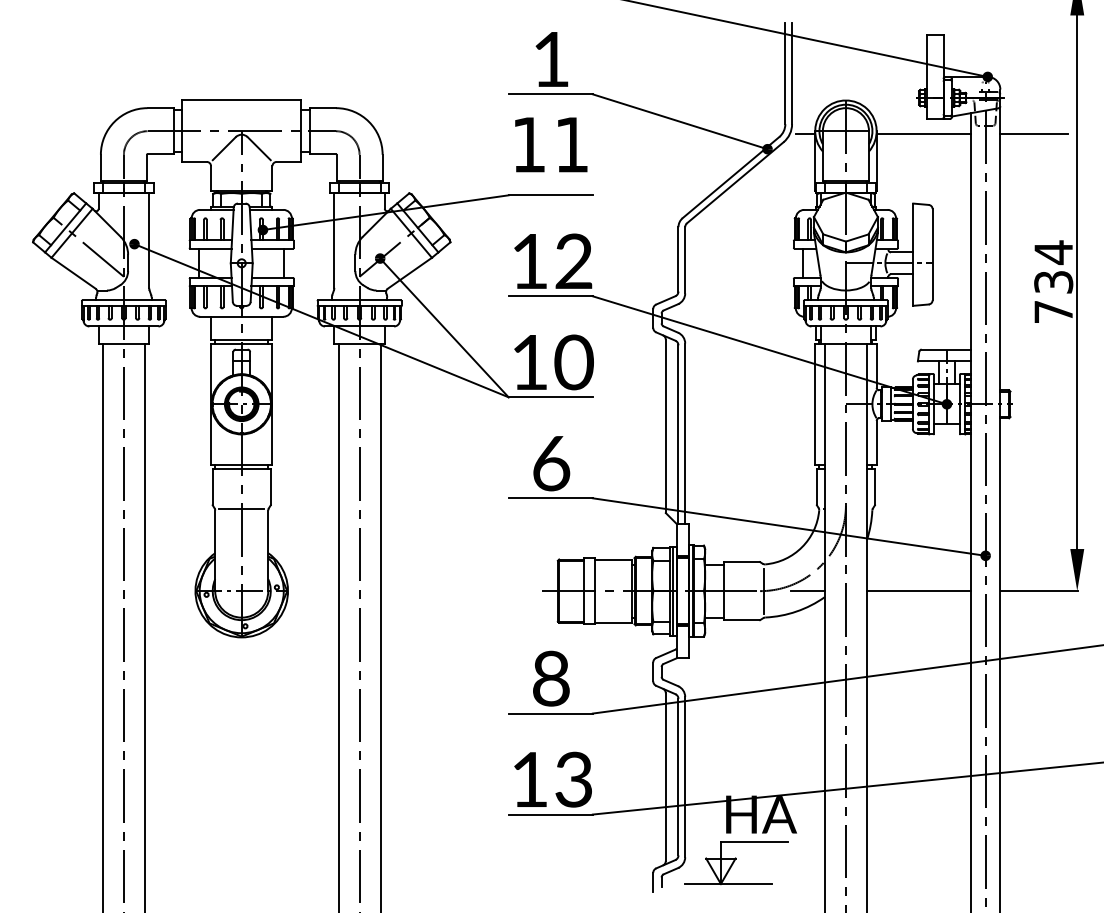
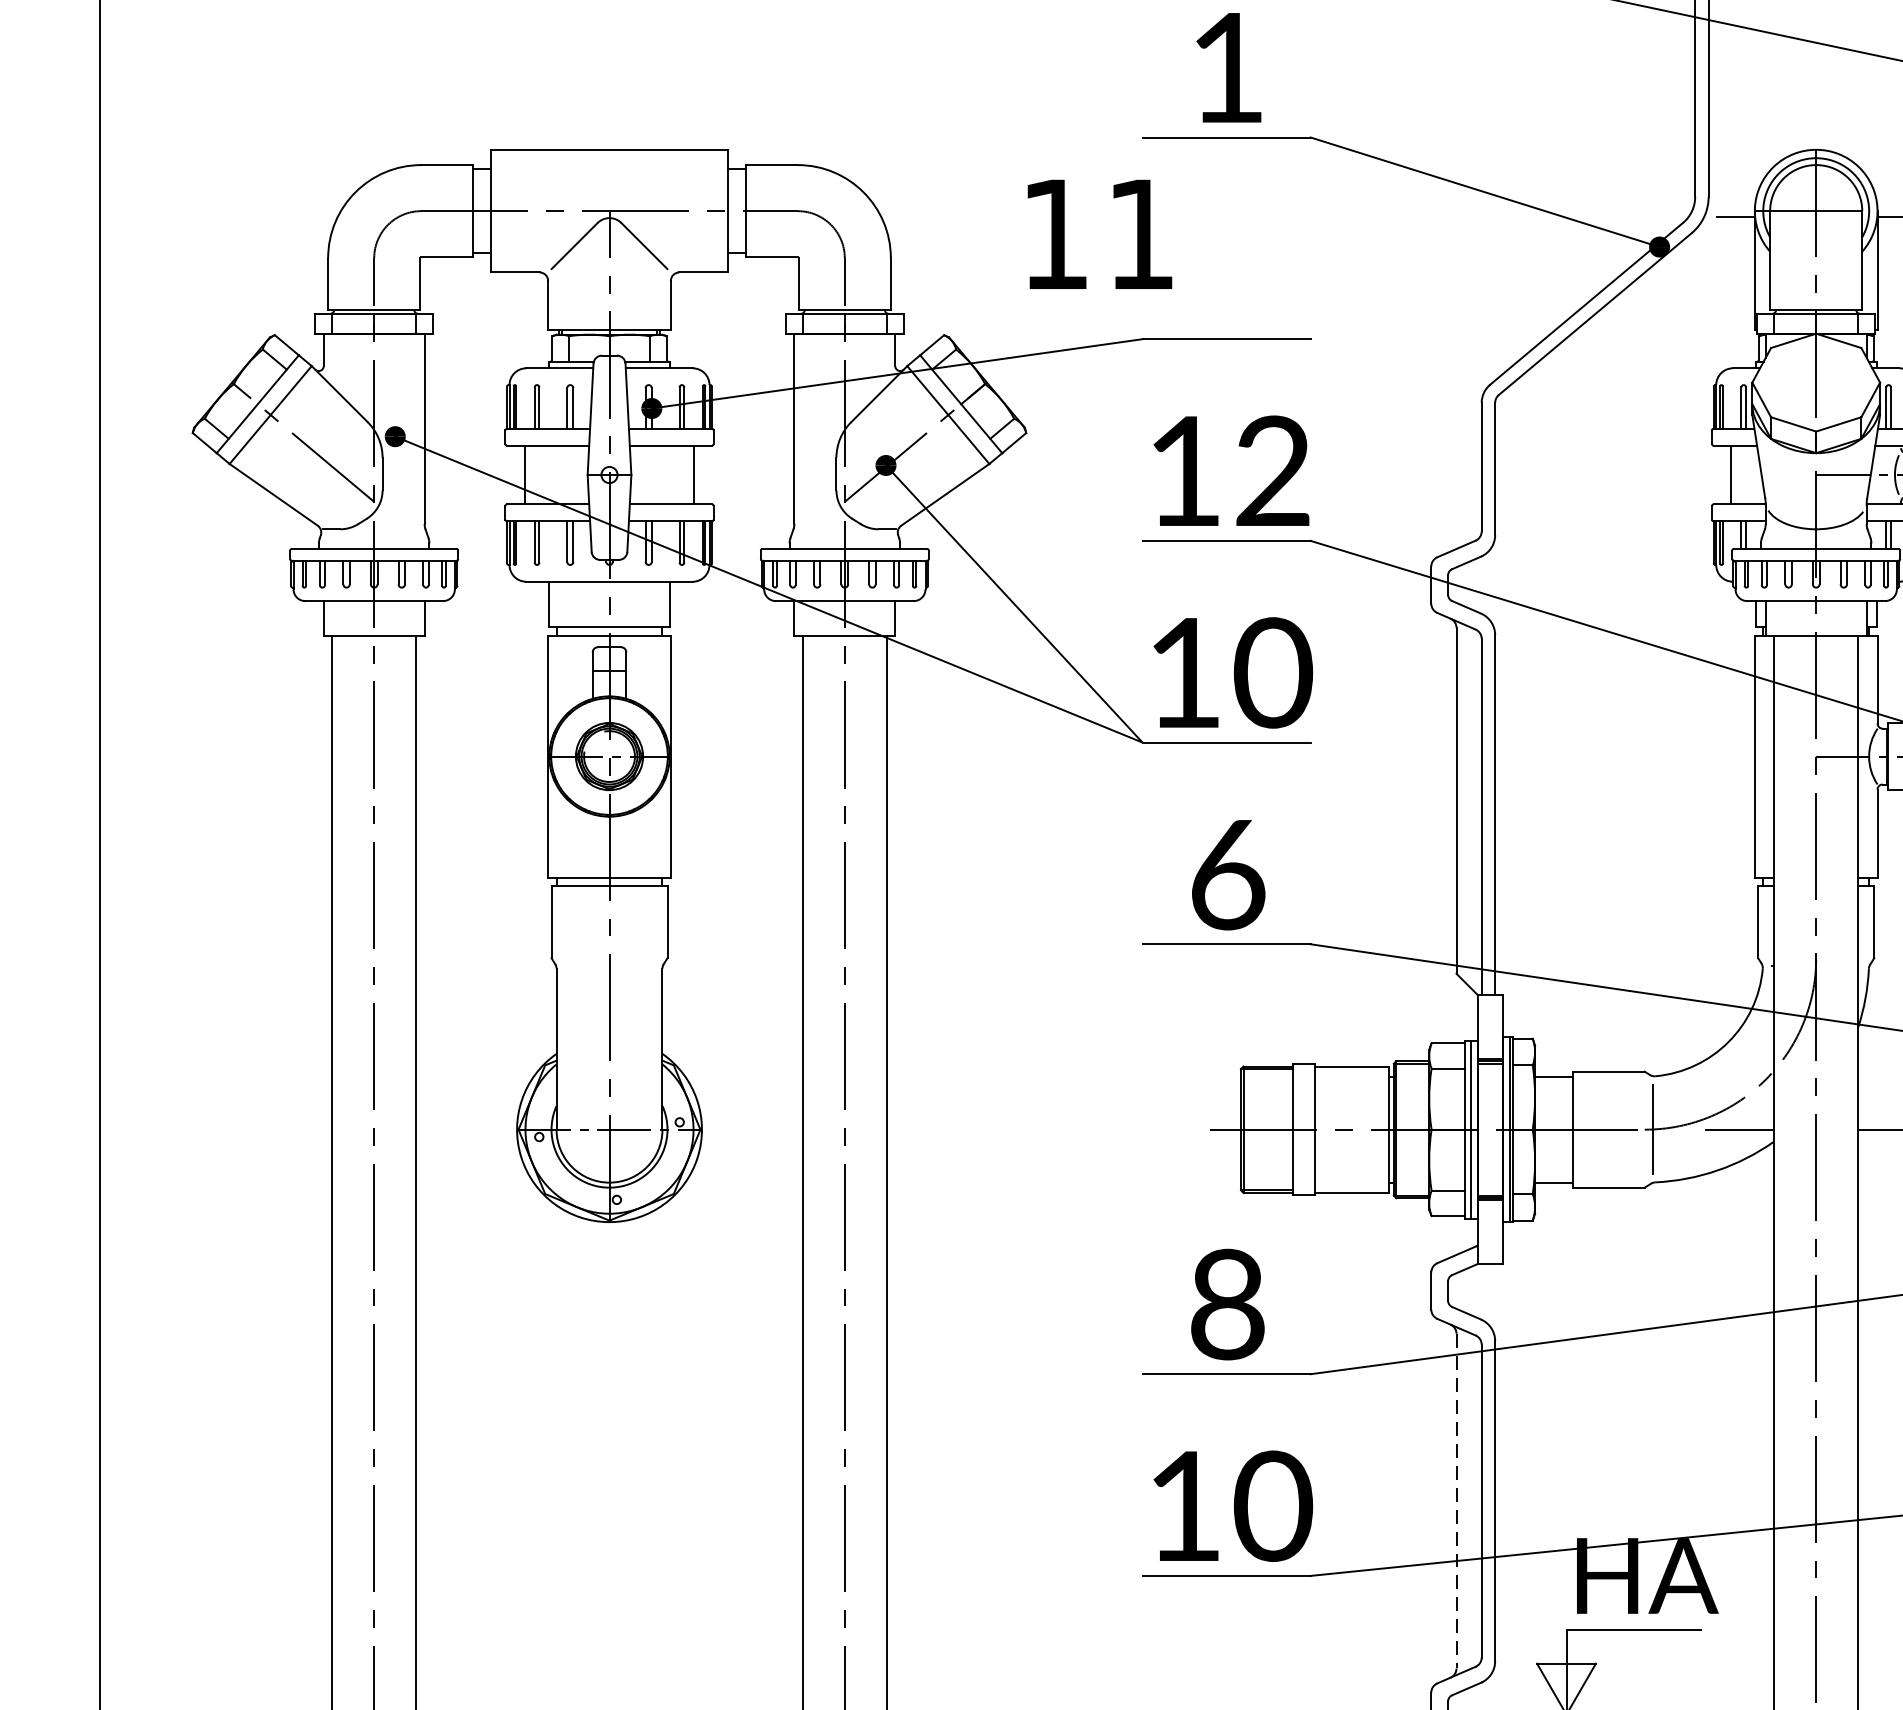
text: (551, 144) -> (1100, 233), moved
line: (241, 509) -> (609, 966), removed
line: (665, 777) -> (1455, 1501), solid -> dashed
text: (573, 779) -> (1272, 1505), 13 -> 10

